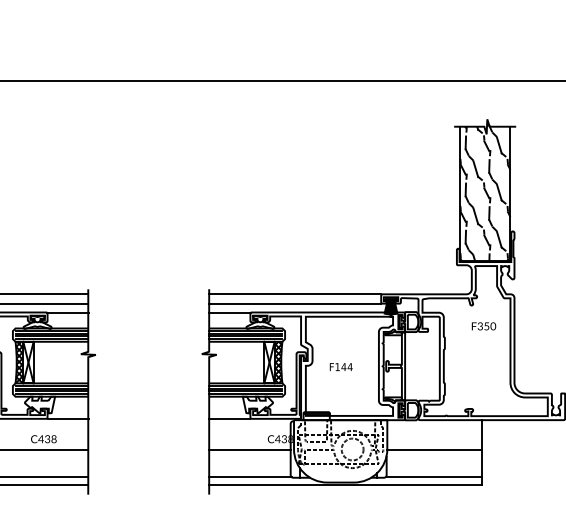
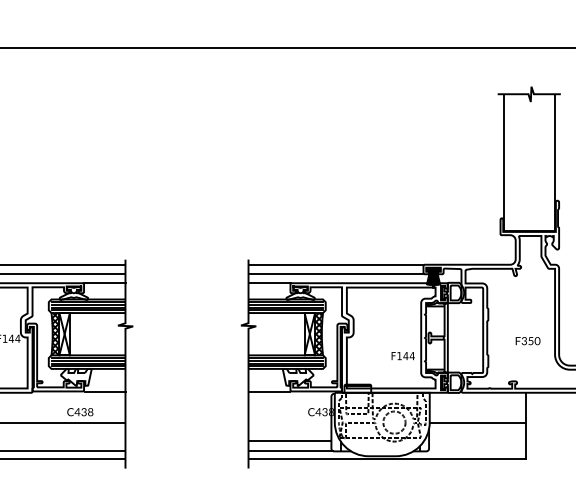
hatch: (485, 193) -> (529, 162), removed
text: (483, 326) -> (527, 341), moved
text: (340, 367) -> (402, 356), moved
line: (249, 449) -> (289, 440), moved
line: (434, 477) -> (477, 451), removed

